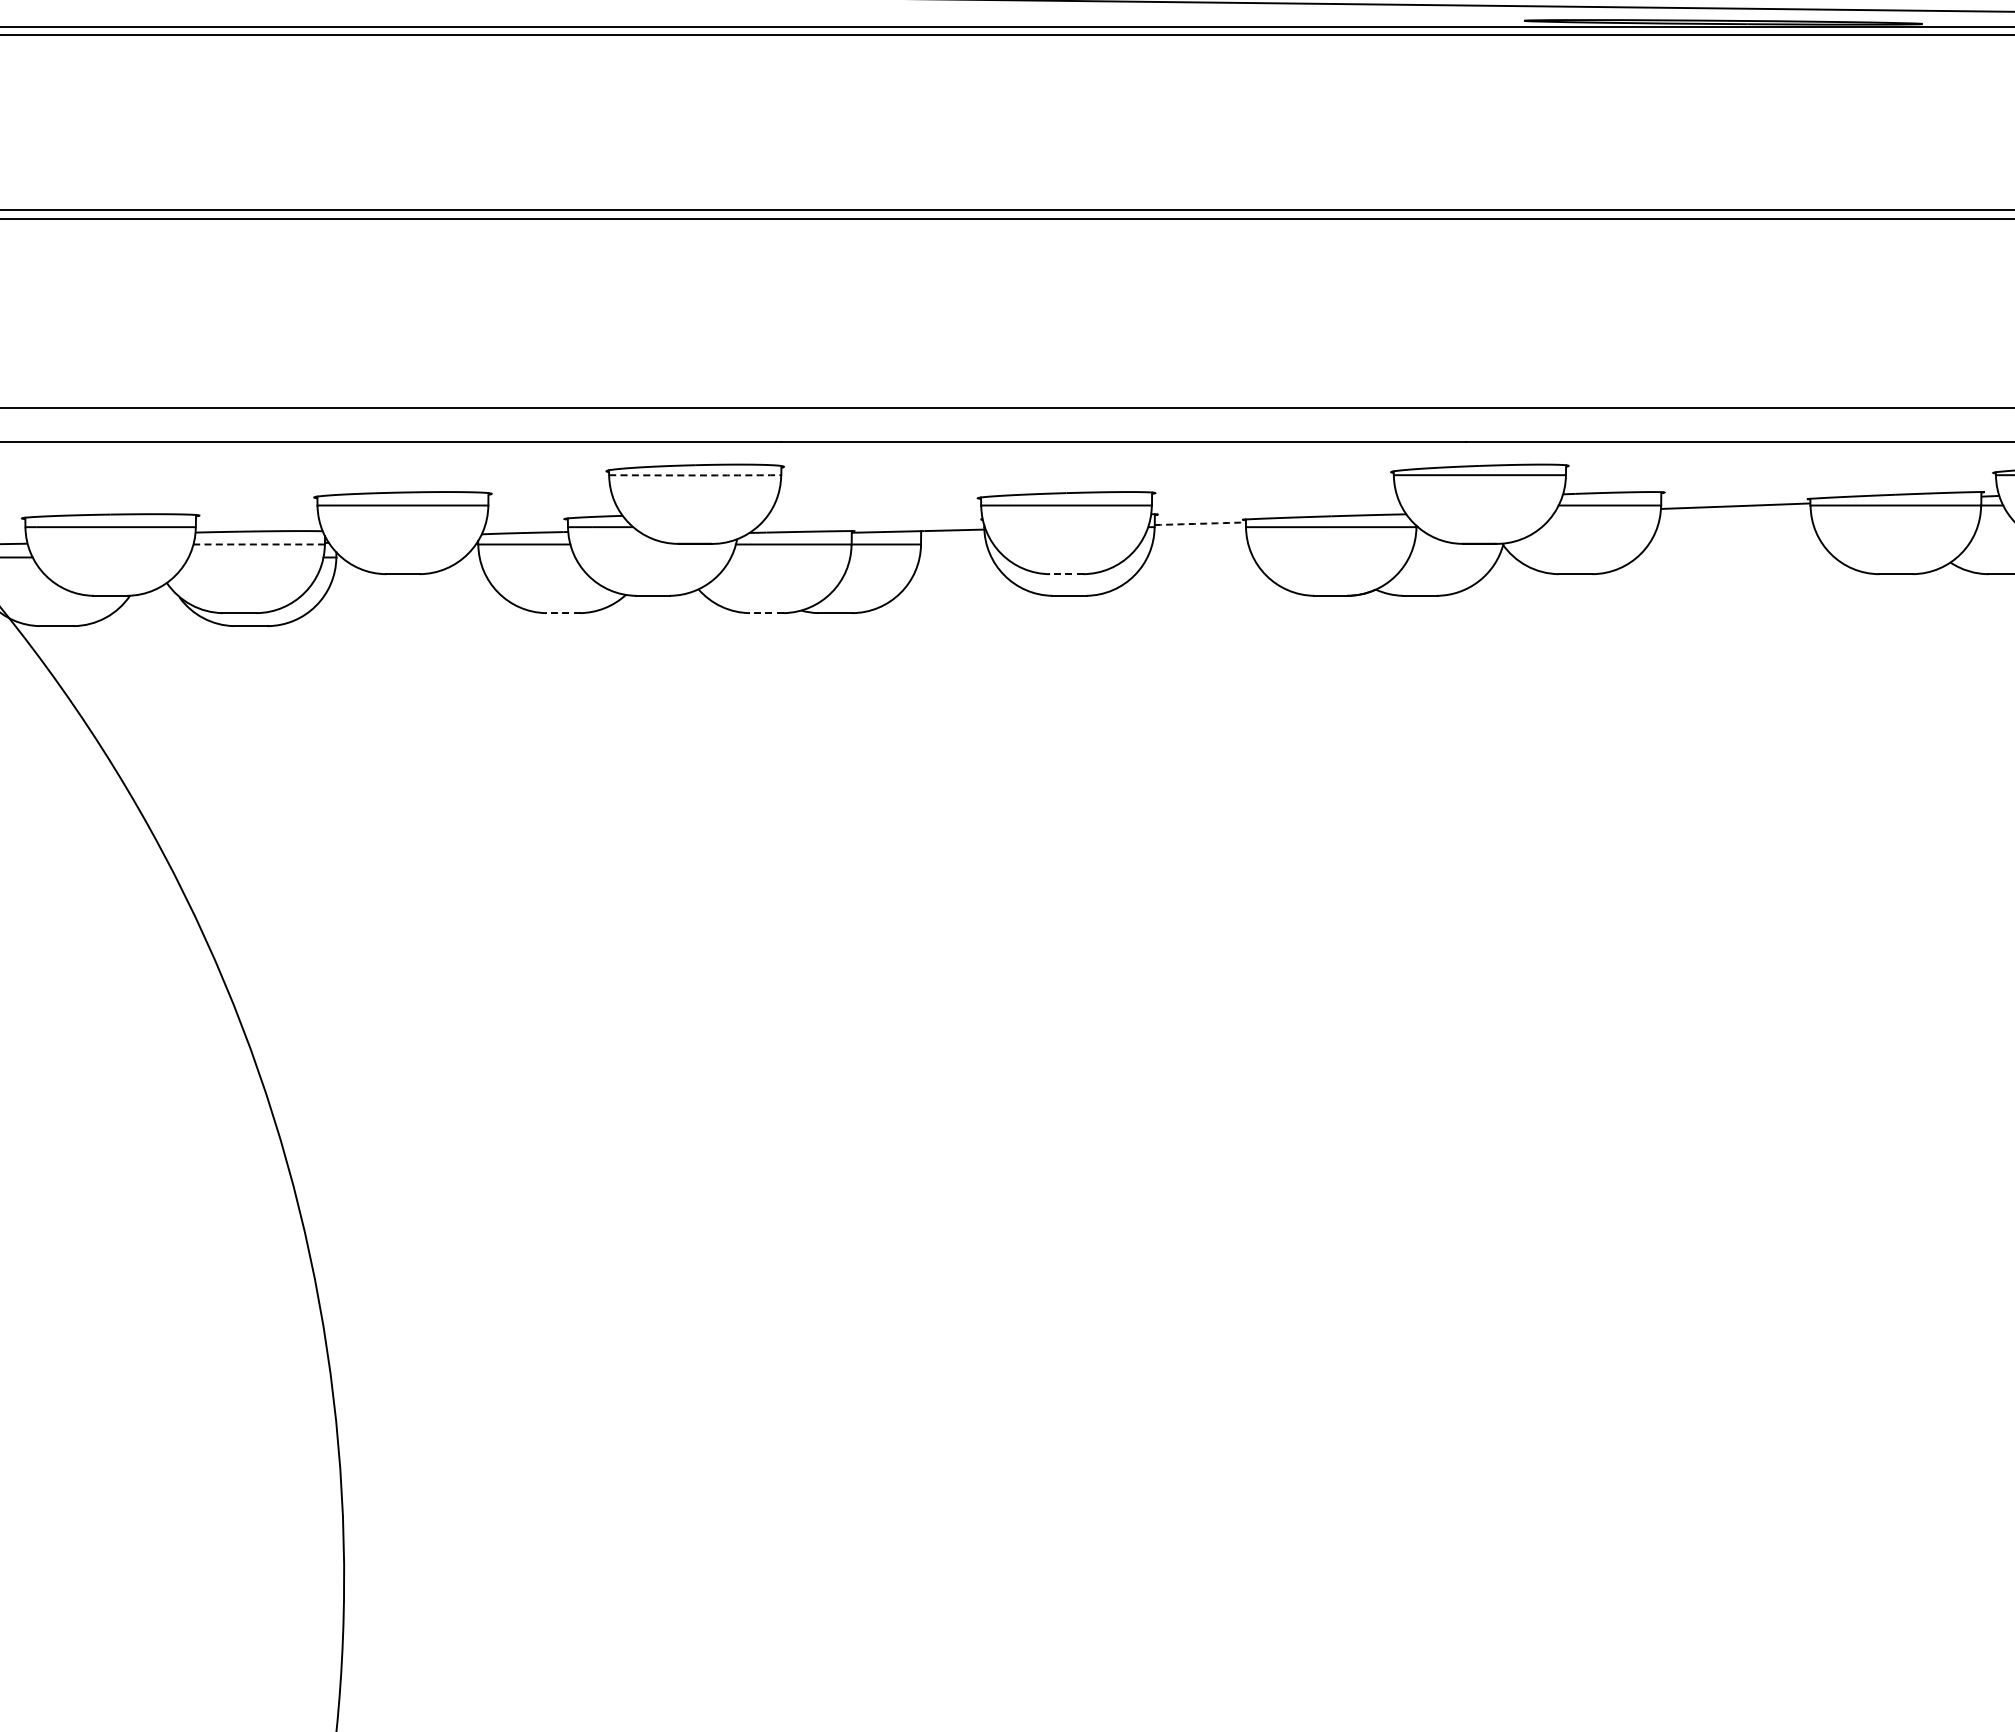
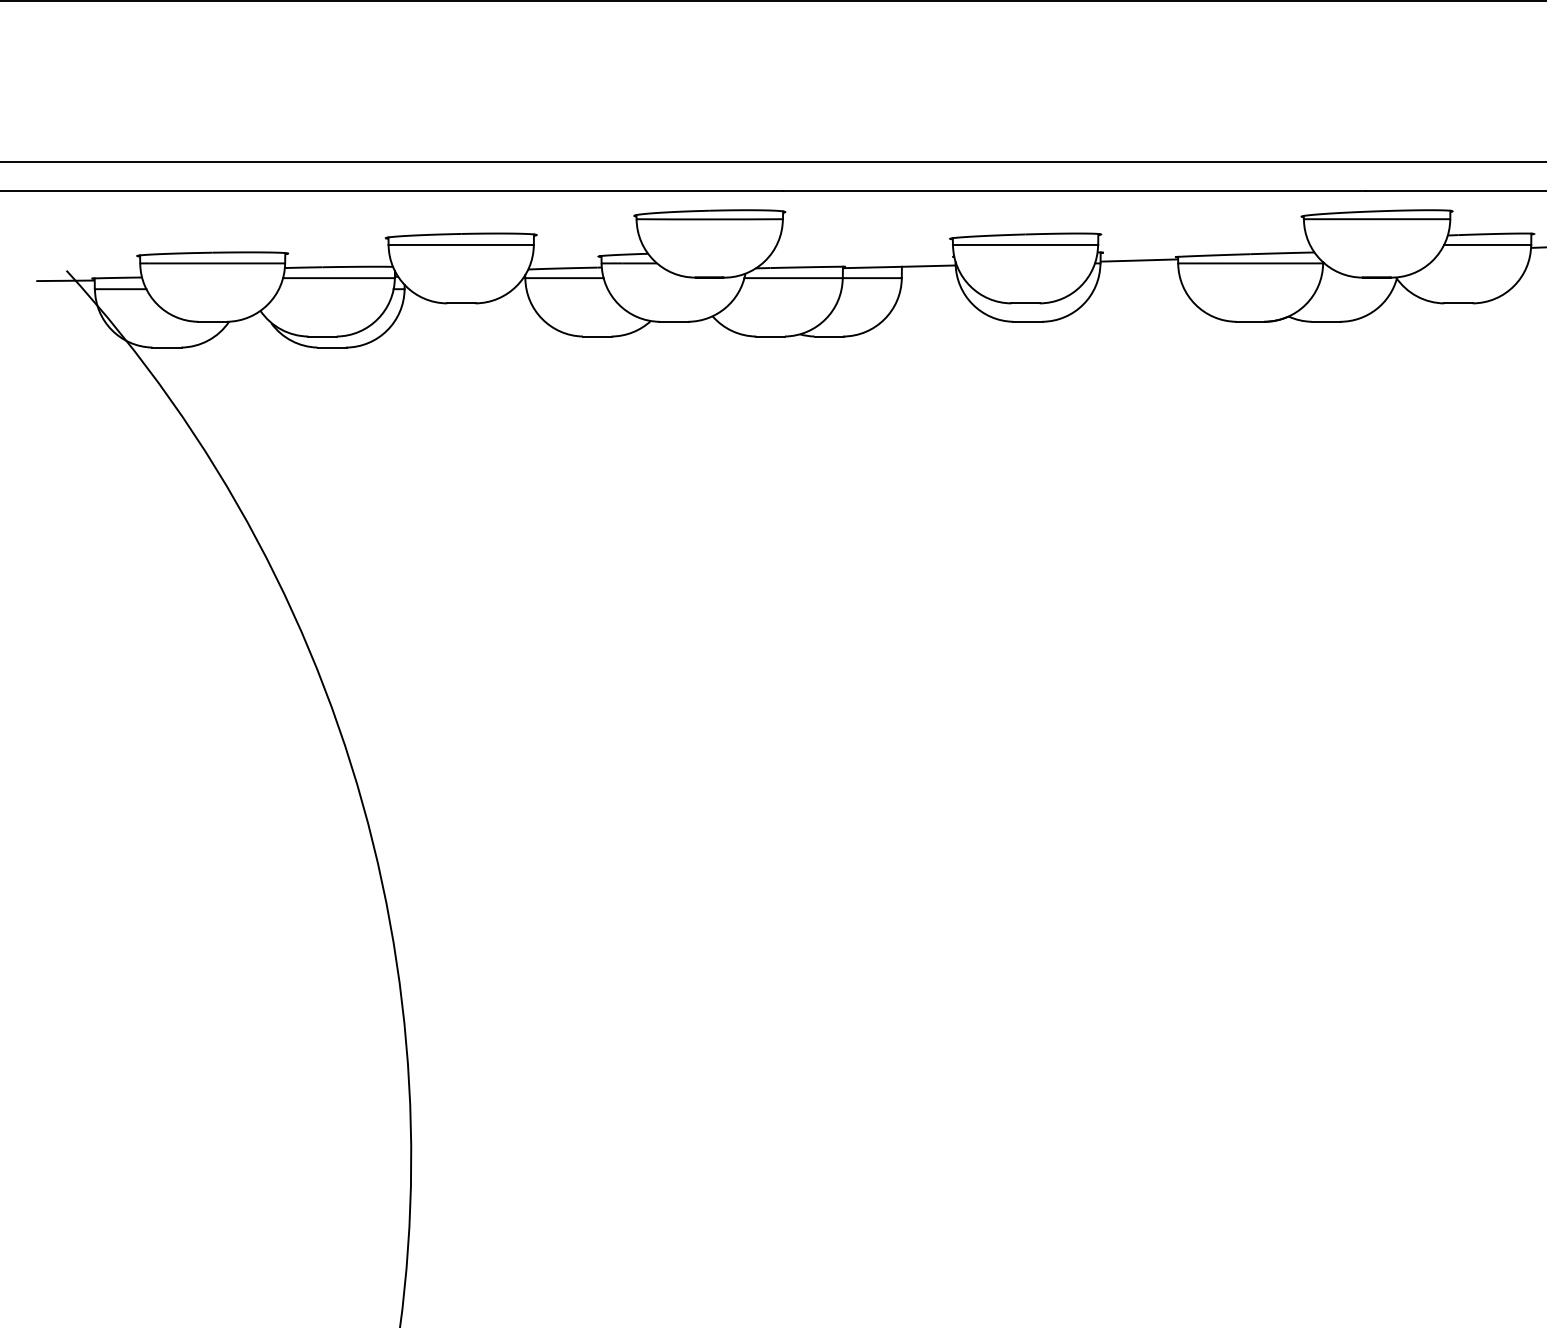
arc: (695, 475) -> (710, 219), dashed -> solid
arc: (1200, 523) -> (1139, 260), dashed -> solid
line: (259, 544) -> (339, 278), dashed -> solid
line: (1066, 574) -> (1025, 303), dashed -> solid
line: (562, 613) -> (596, 336), dashed -> solid
line: (765, 613) -> (769, 336), dashed -> solid

